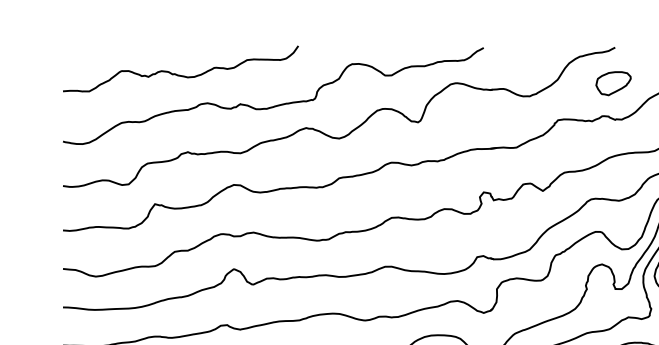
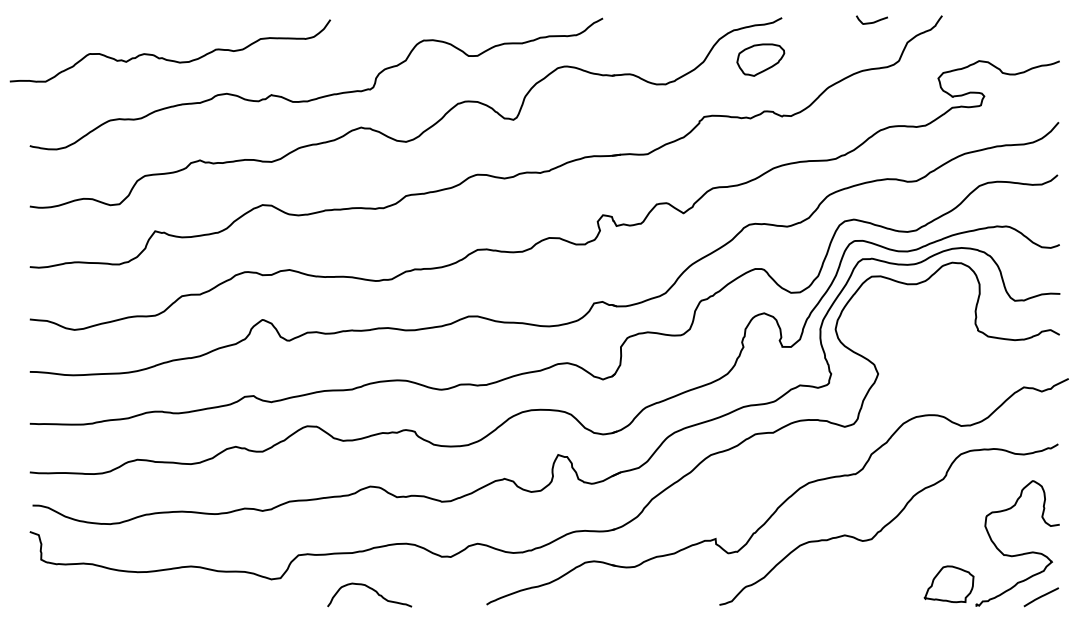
curve: (180, 75) -> (170, 59), moved
part: (613, 83) -> (760, 59), moved

